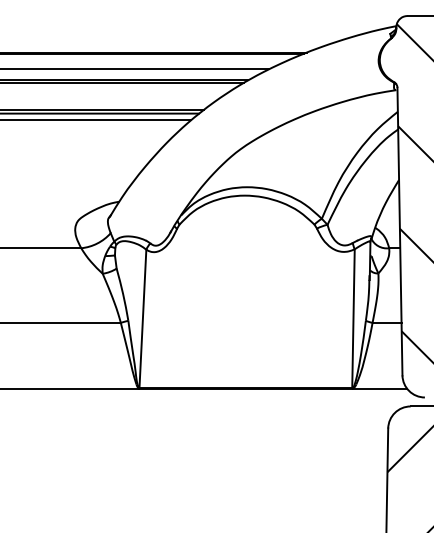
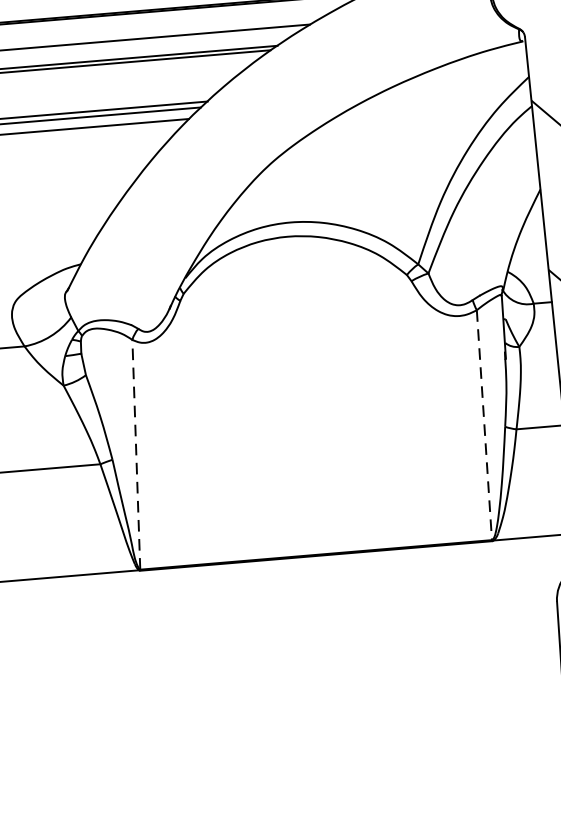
line: (142, 318) -> (135, 454), solid -> dashed
line: (353, 319) -> (484, 426), solid -> dashed

